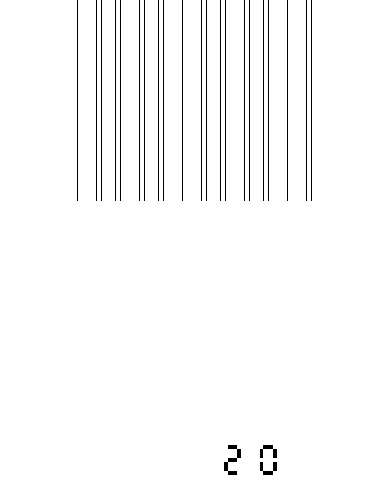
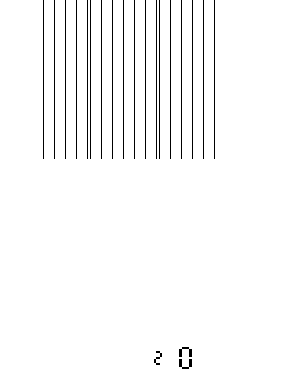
part: (232, 459) -> (158, 357), size x0.6

